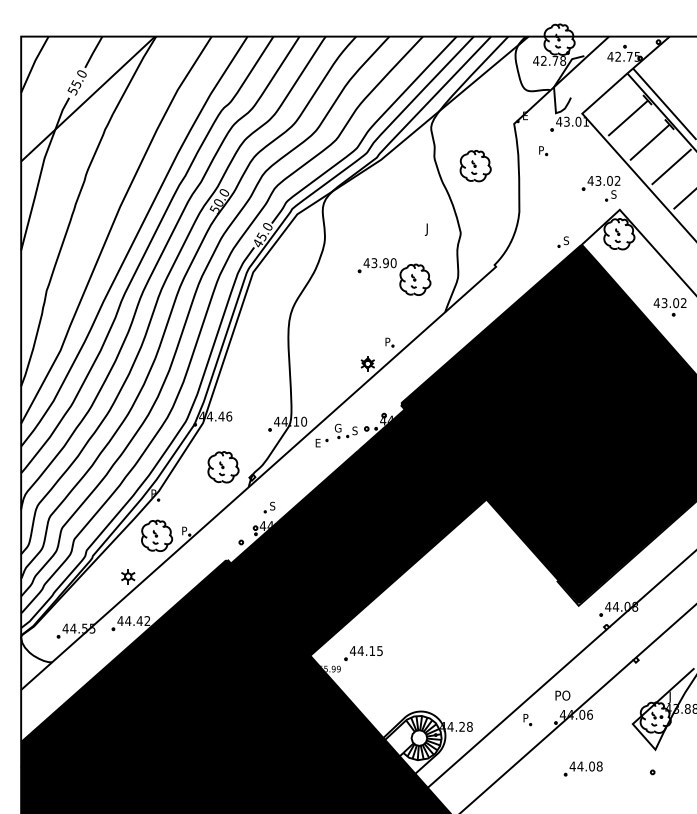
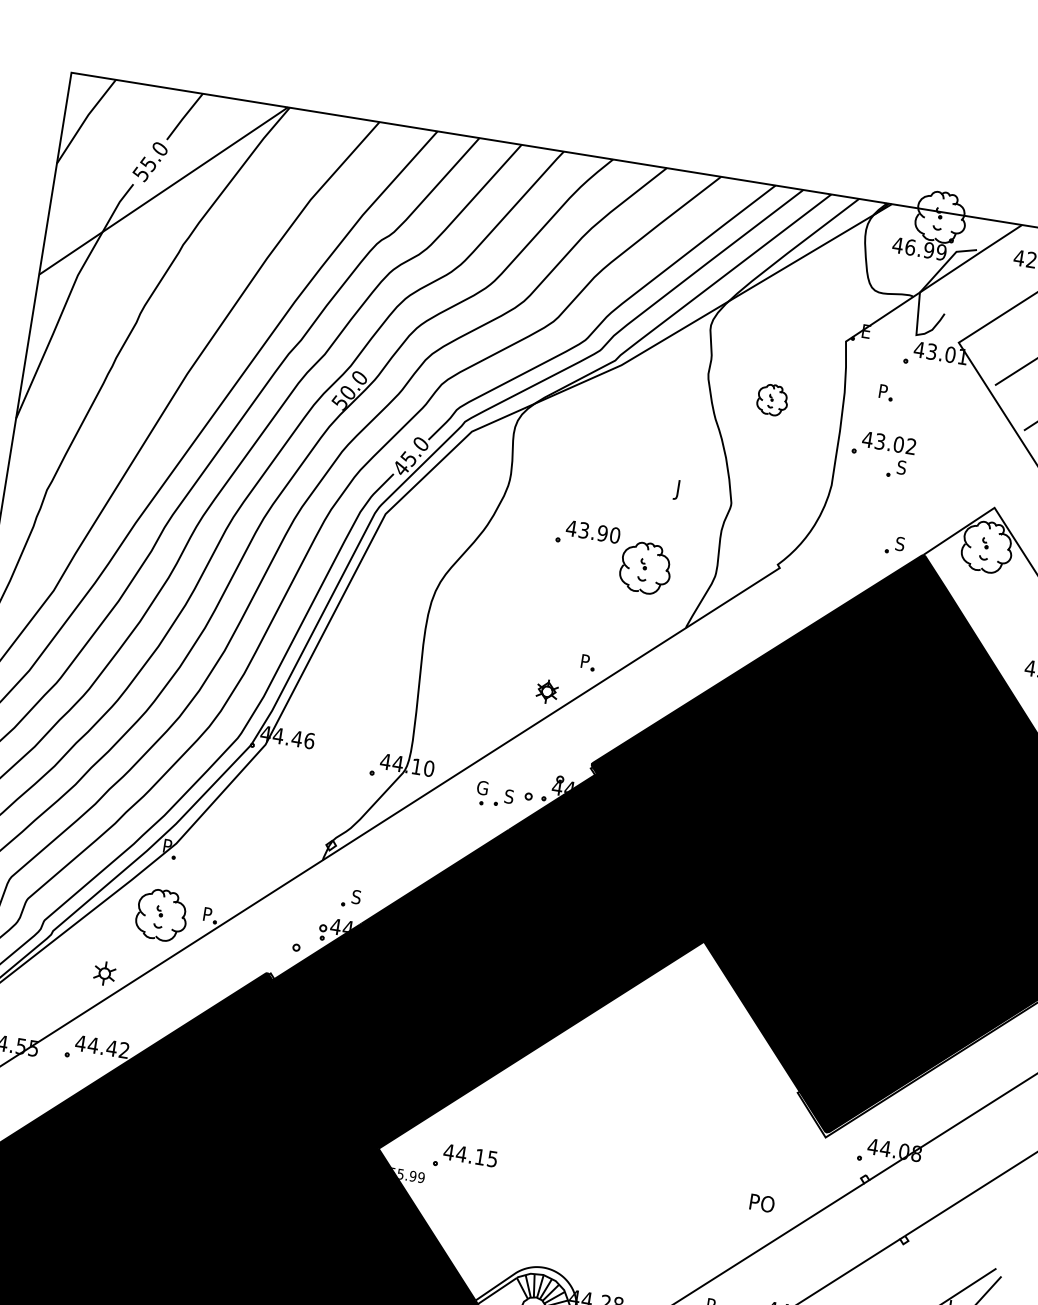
text: (553, 60) -> (926, 249), 42.78 -> 46.99
part: (475, 166) -> (772, 400), size x0.6
part: (600, 188) -> (881, 454), moved
part: (321, 443) -> (451, 808), removed
part: (223, 467) -> (287, 821), removed
text: (562, 695) -> (761, 1202), moved

